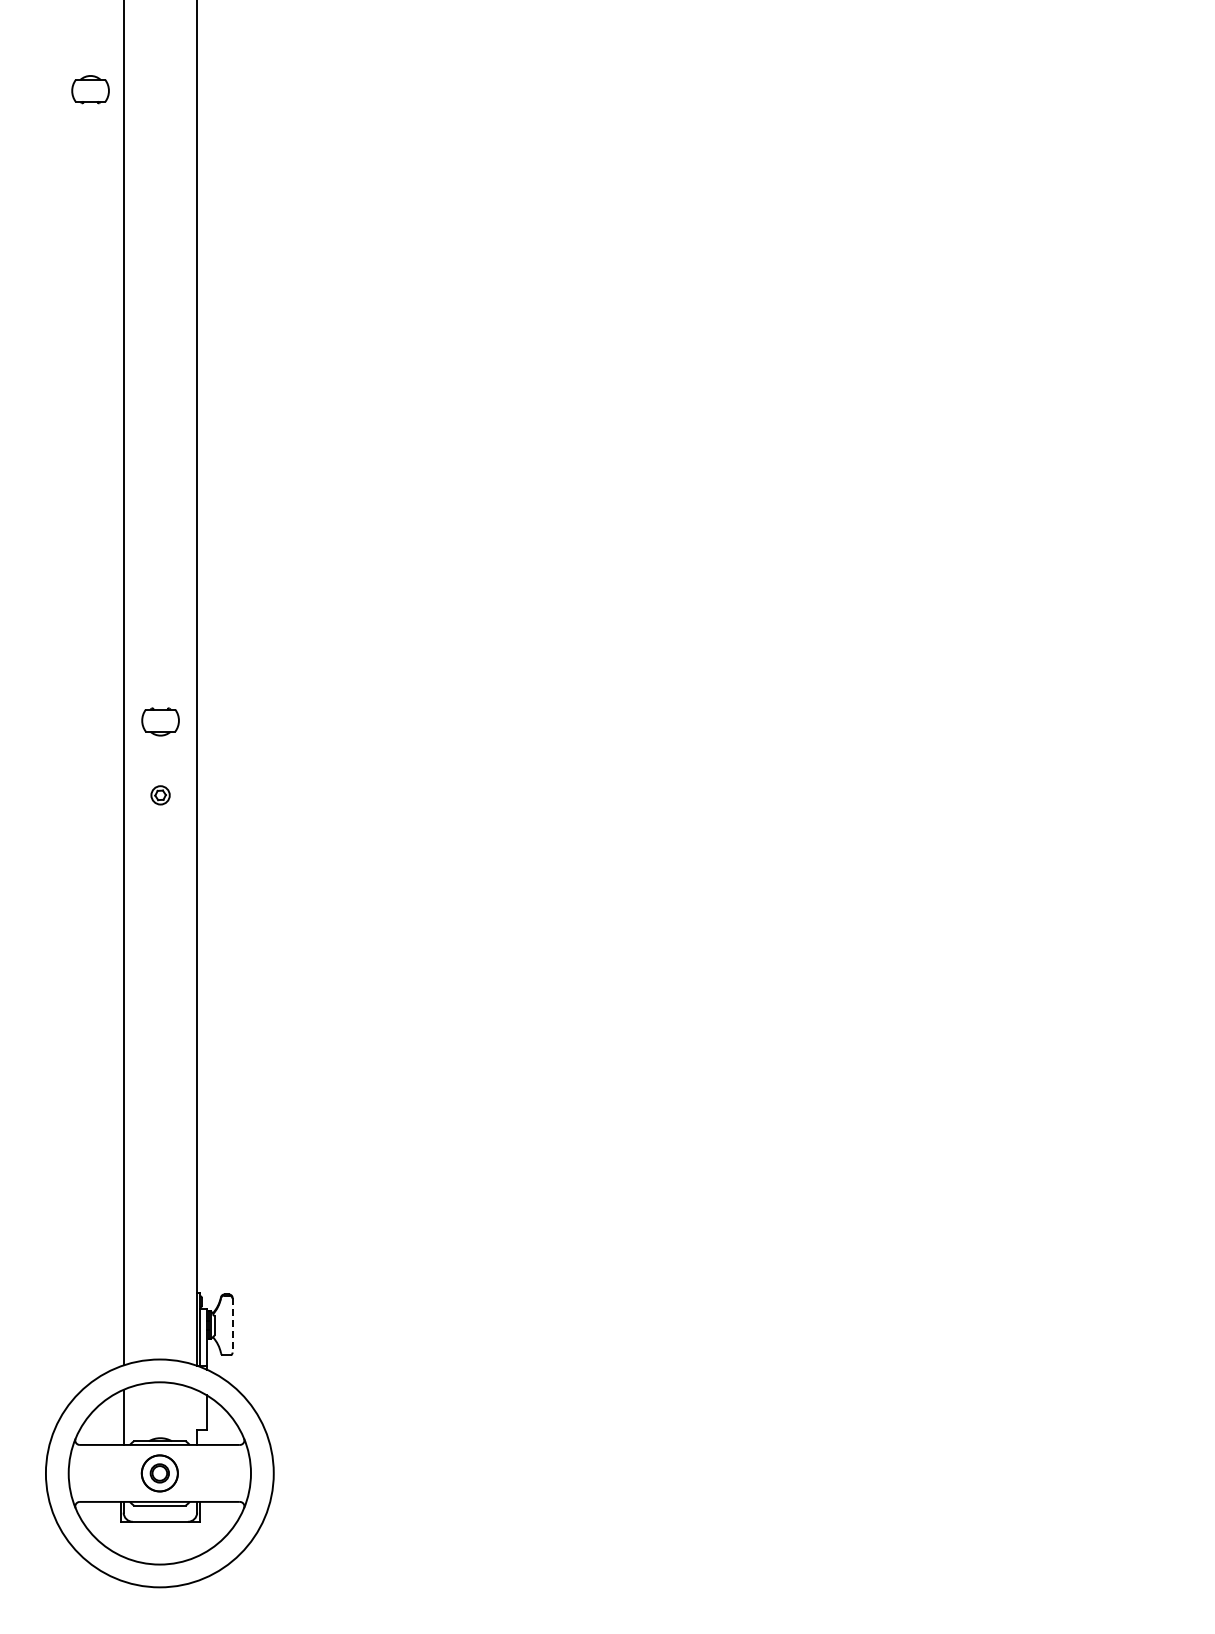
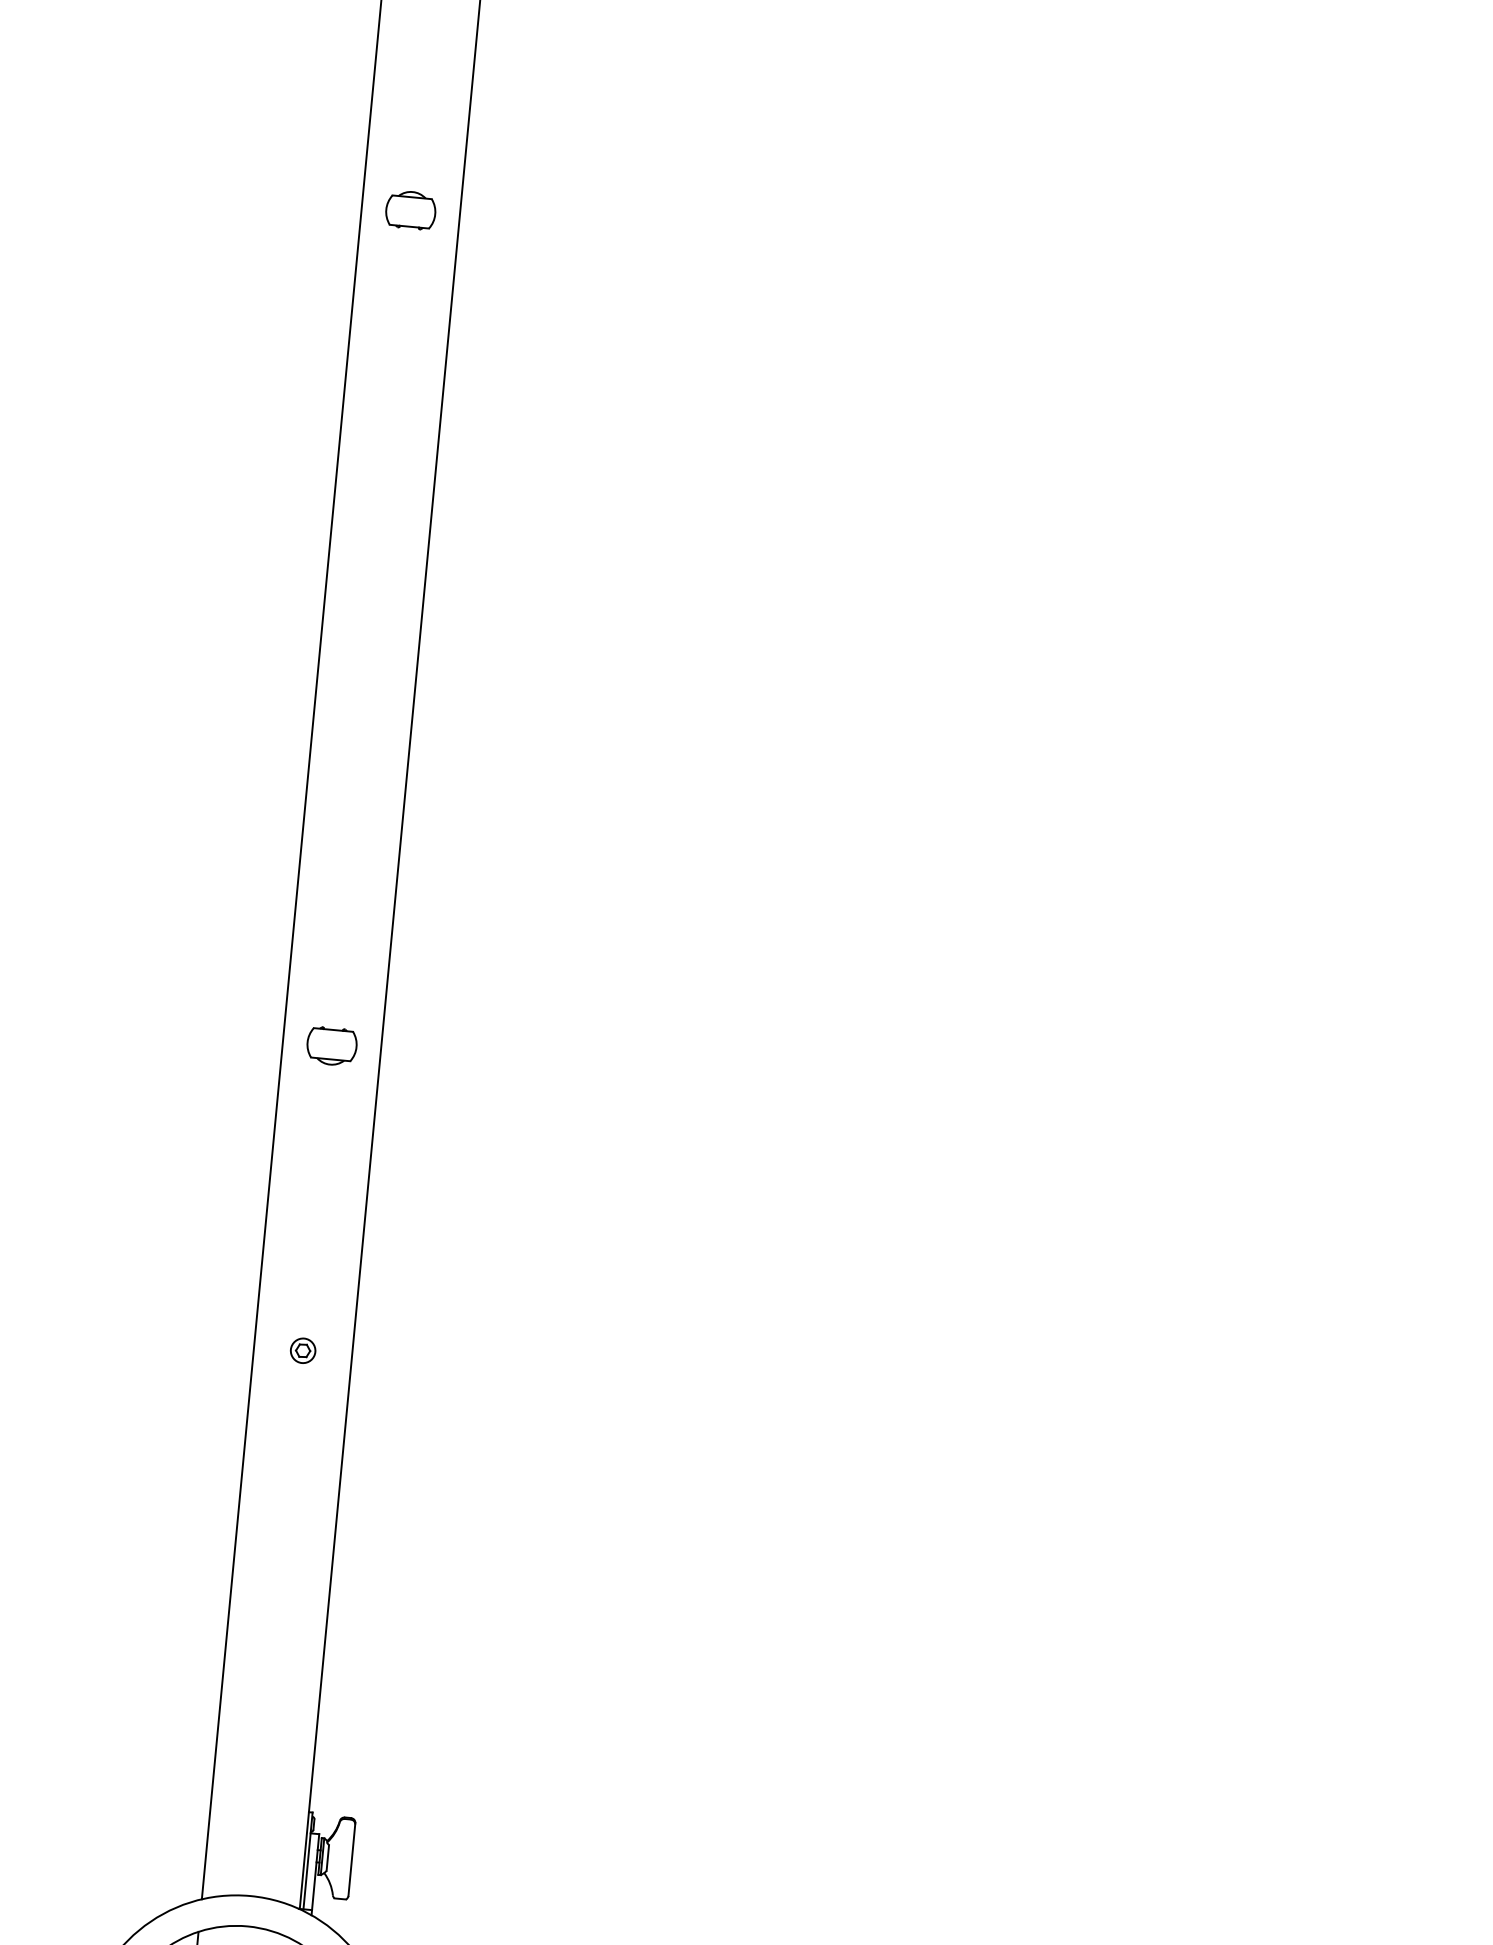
part: (90, 89) -> (410, 210), moved
part: (160, 795) -> (302, 1350), moved
line: (232, 1325) -> (351, 1859), dashed -> solid

